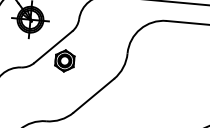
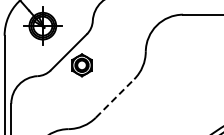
line: (94, 95) -> (115, 98), solid -> dashed

